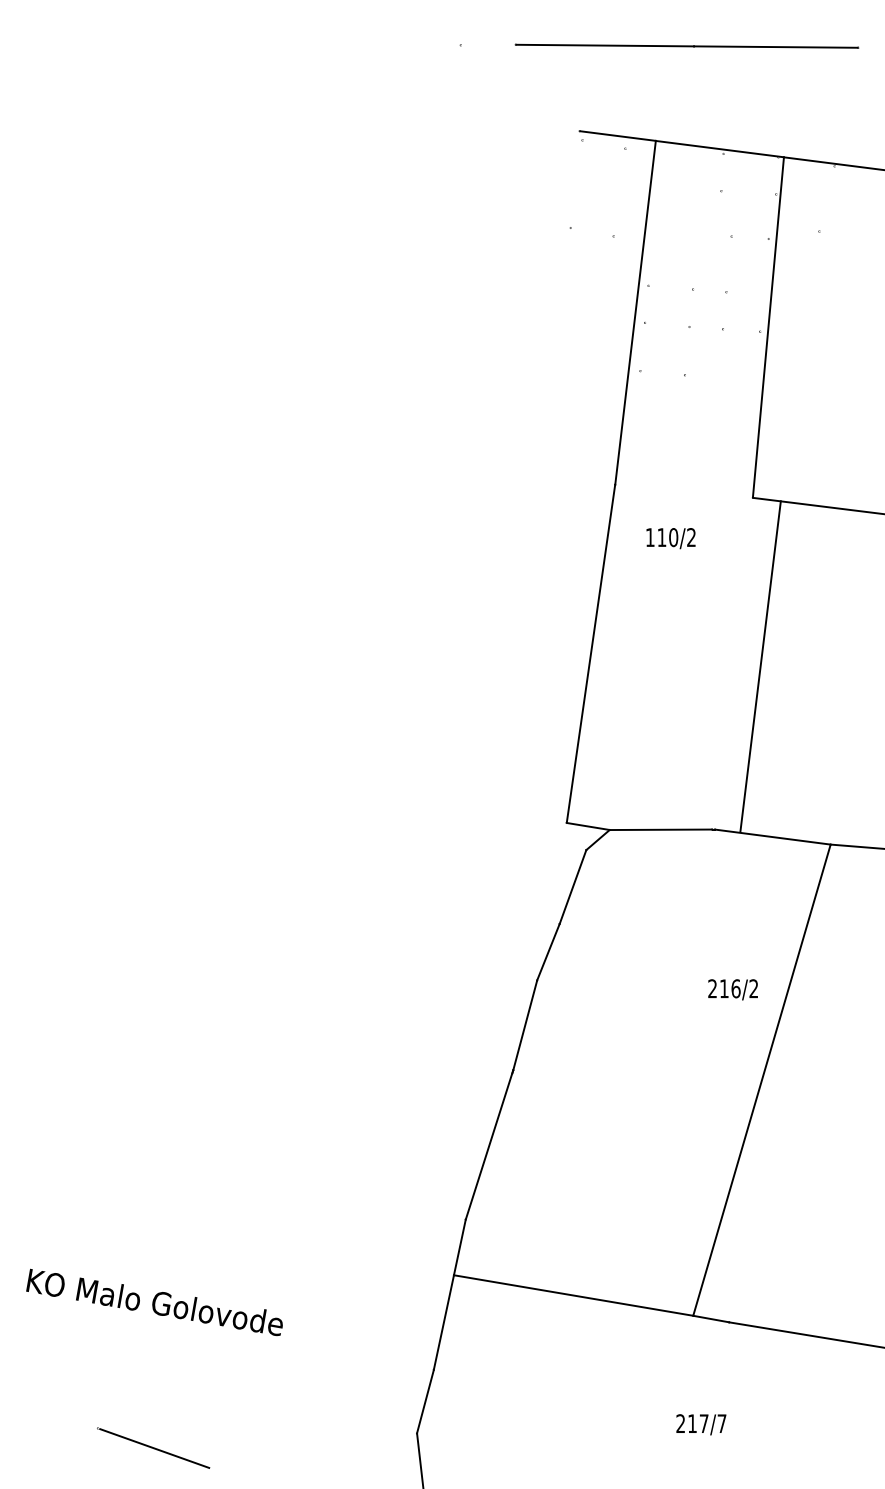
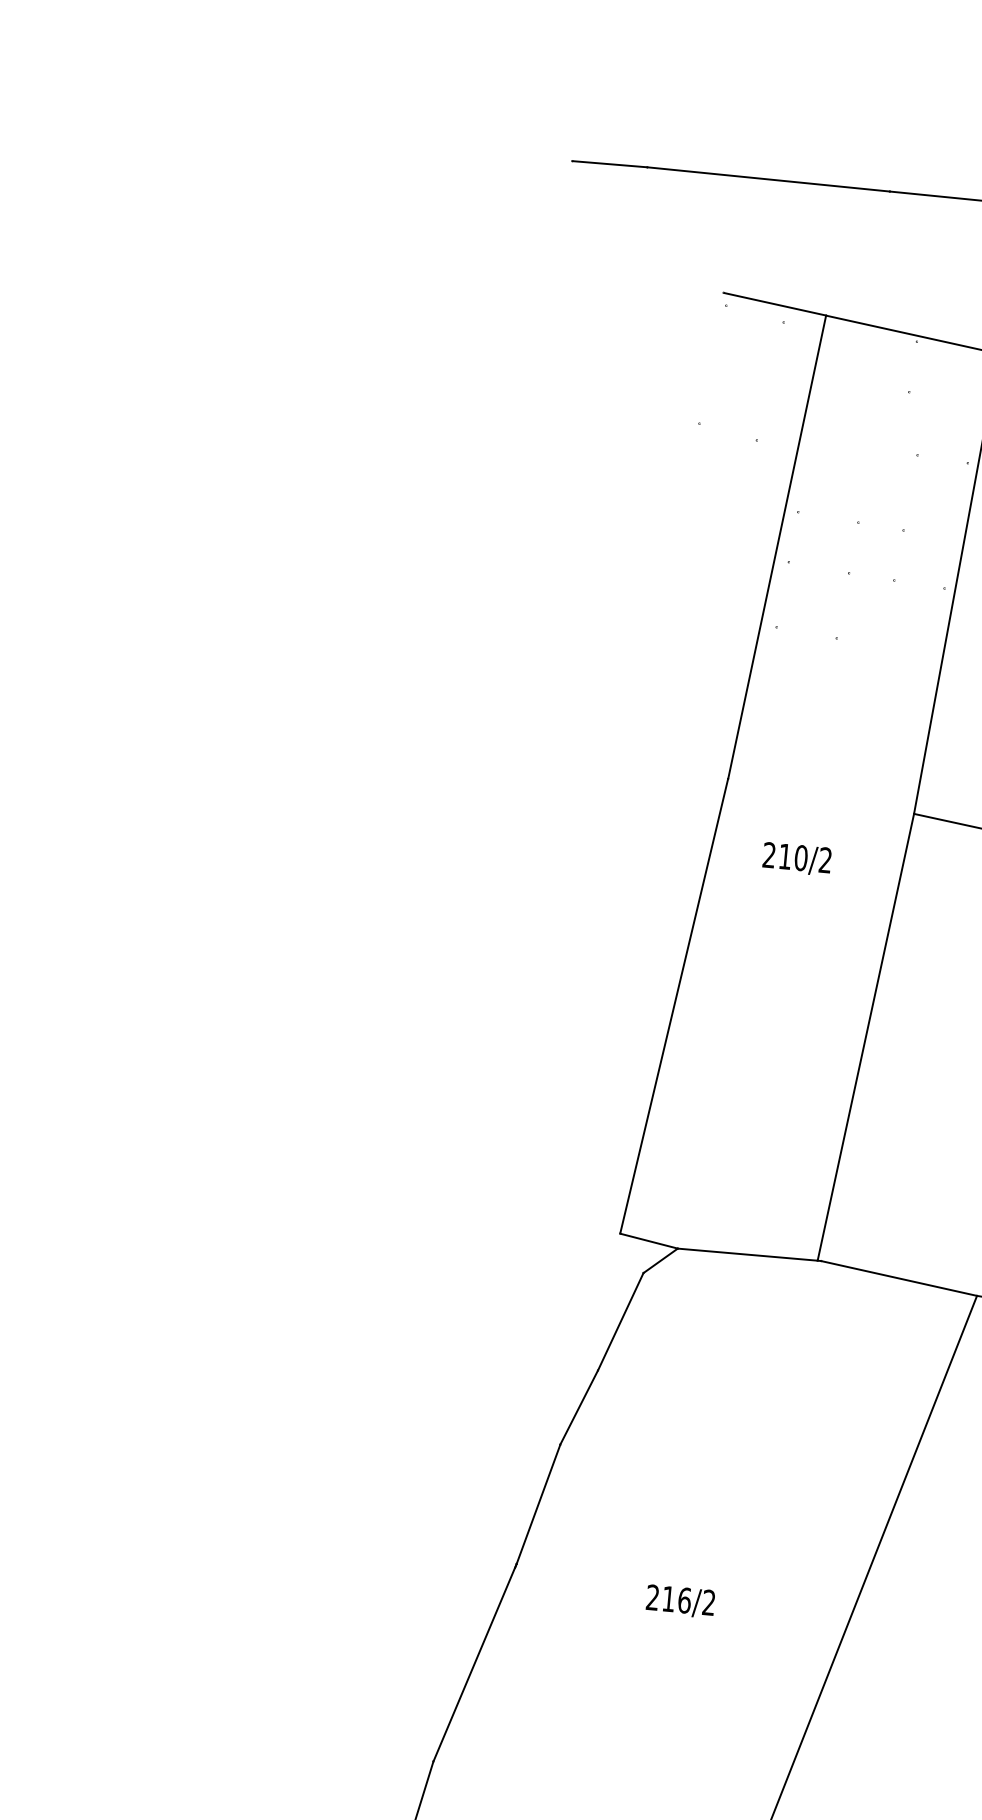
line: (488, 44) -> (610, 163), added
text: (649, 537) -> (768, 855), 110/2 -> 210/2
line: (760, 666) -> (865, 1036), moved
text: (732, 989) -> (679, 1601), moved

